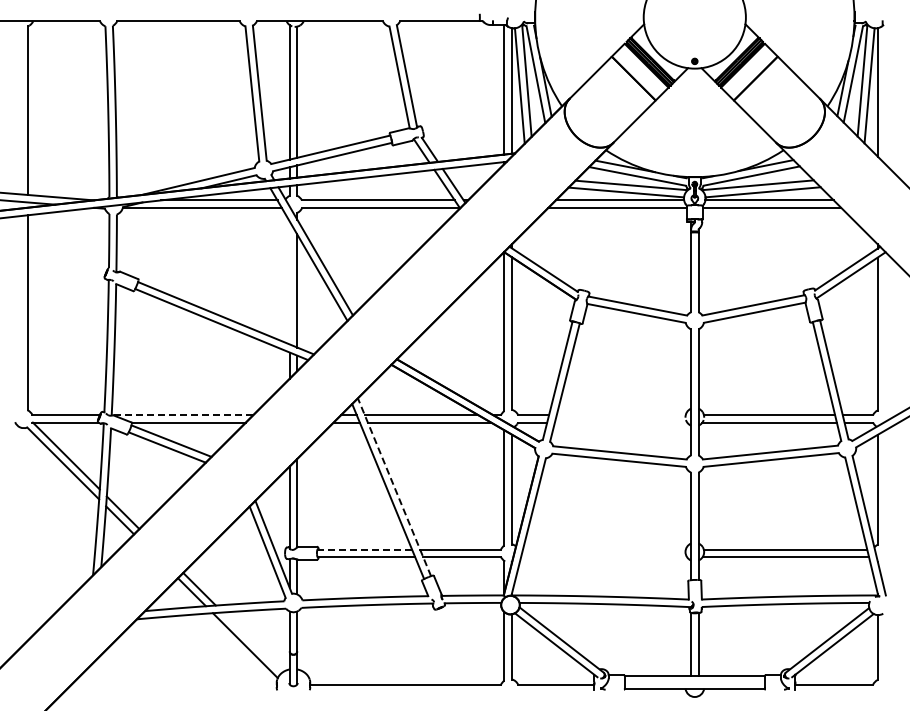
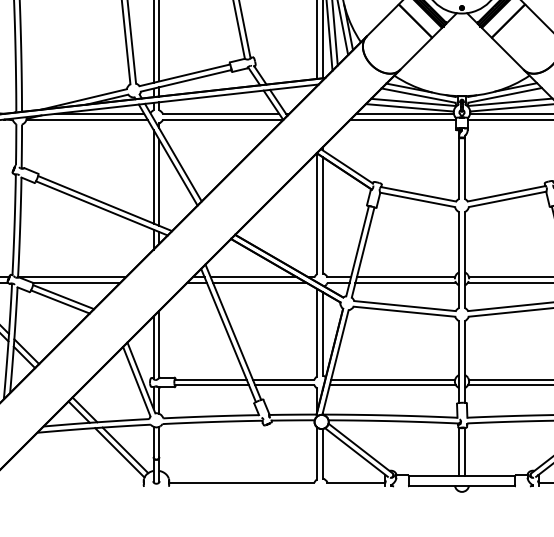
line: (289, 282) -> (153, 176), added
line: (182, 415) -> (71, 277), dashed -> solid
line: (620, 415) -> (405, 277), added
line: (620, 422) -> (405, 282), added
line: (394, 486) -> (233, 331), dashed -> solid
line: (364, 549) -> (210, 379), dashed -> solid
line: (604, 549) -> (393, 379), added
line: (603, 556) -> (392, 384), added
line: (252, 642) -> (125, 450), added

